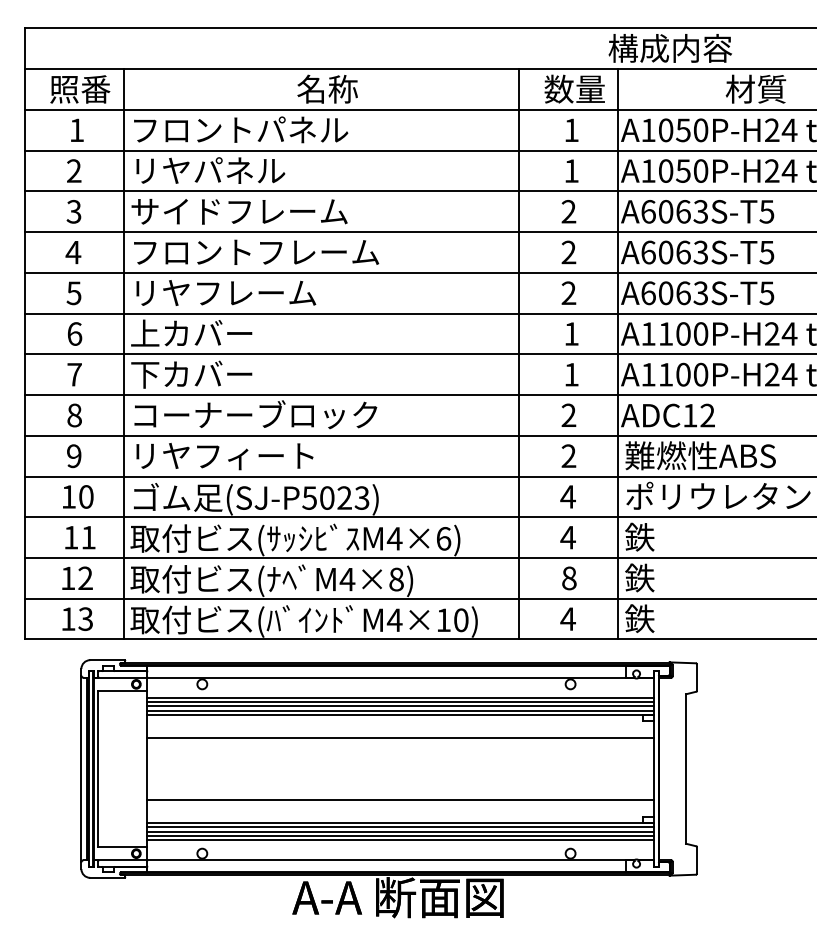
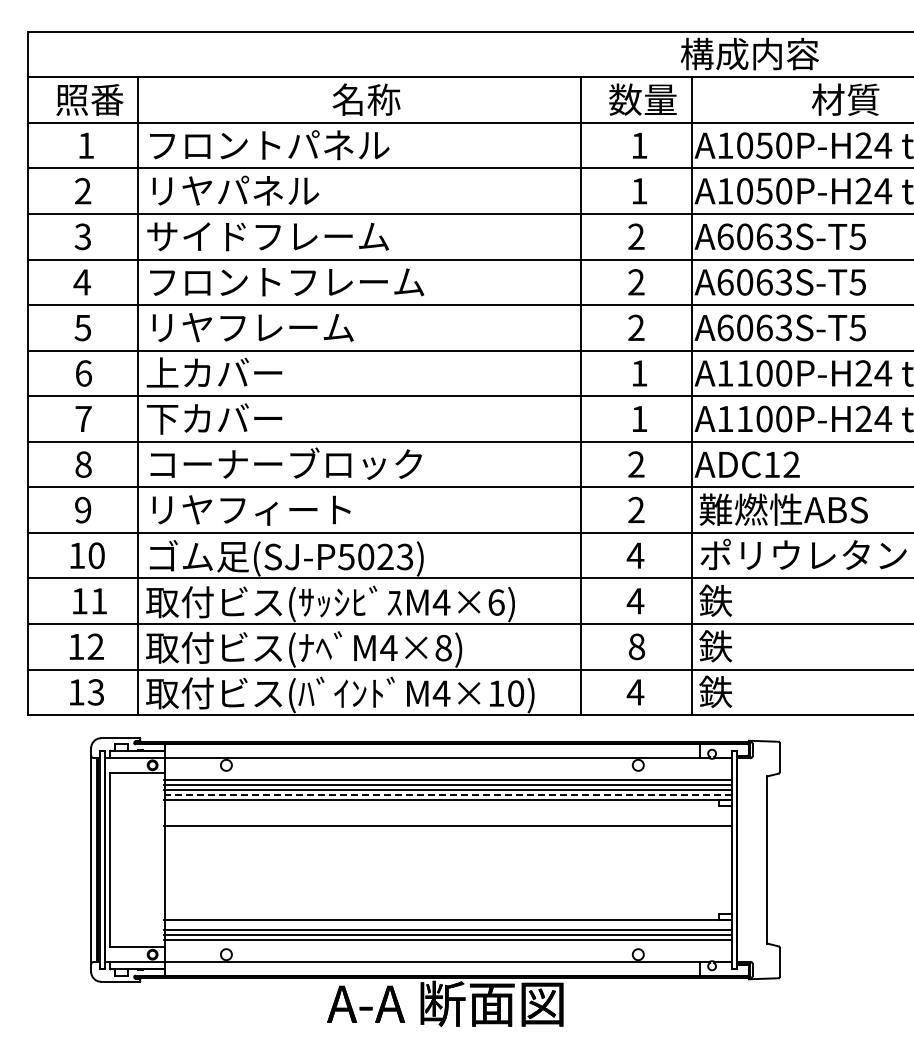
line: (400, 710) -> (447, 794), solid -> dashed
line: (400, 799) -> (447, 894), removed
line: (400, 827) -> (447, 925), removed

